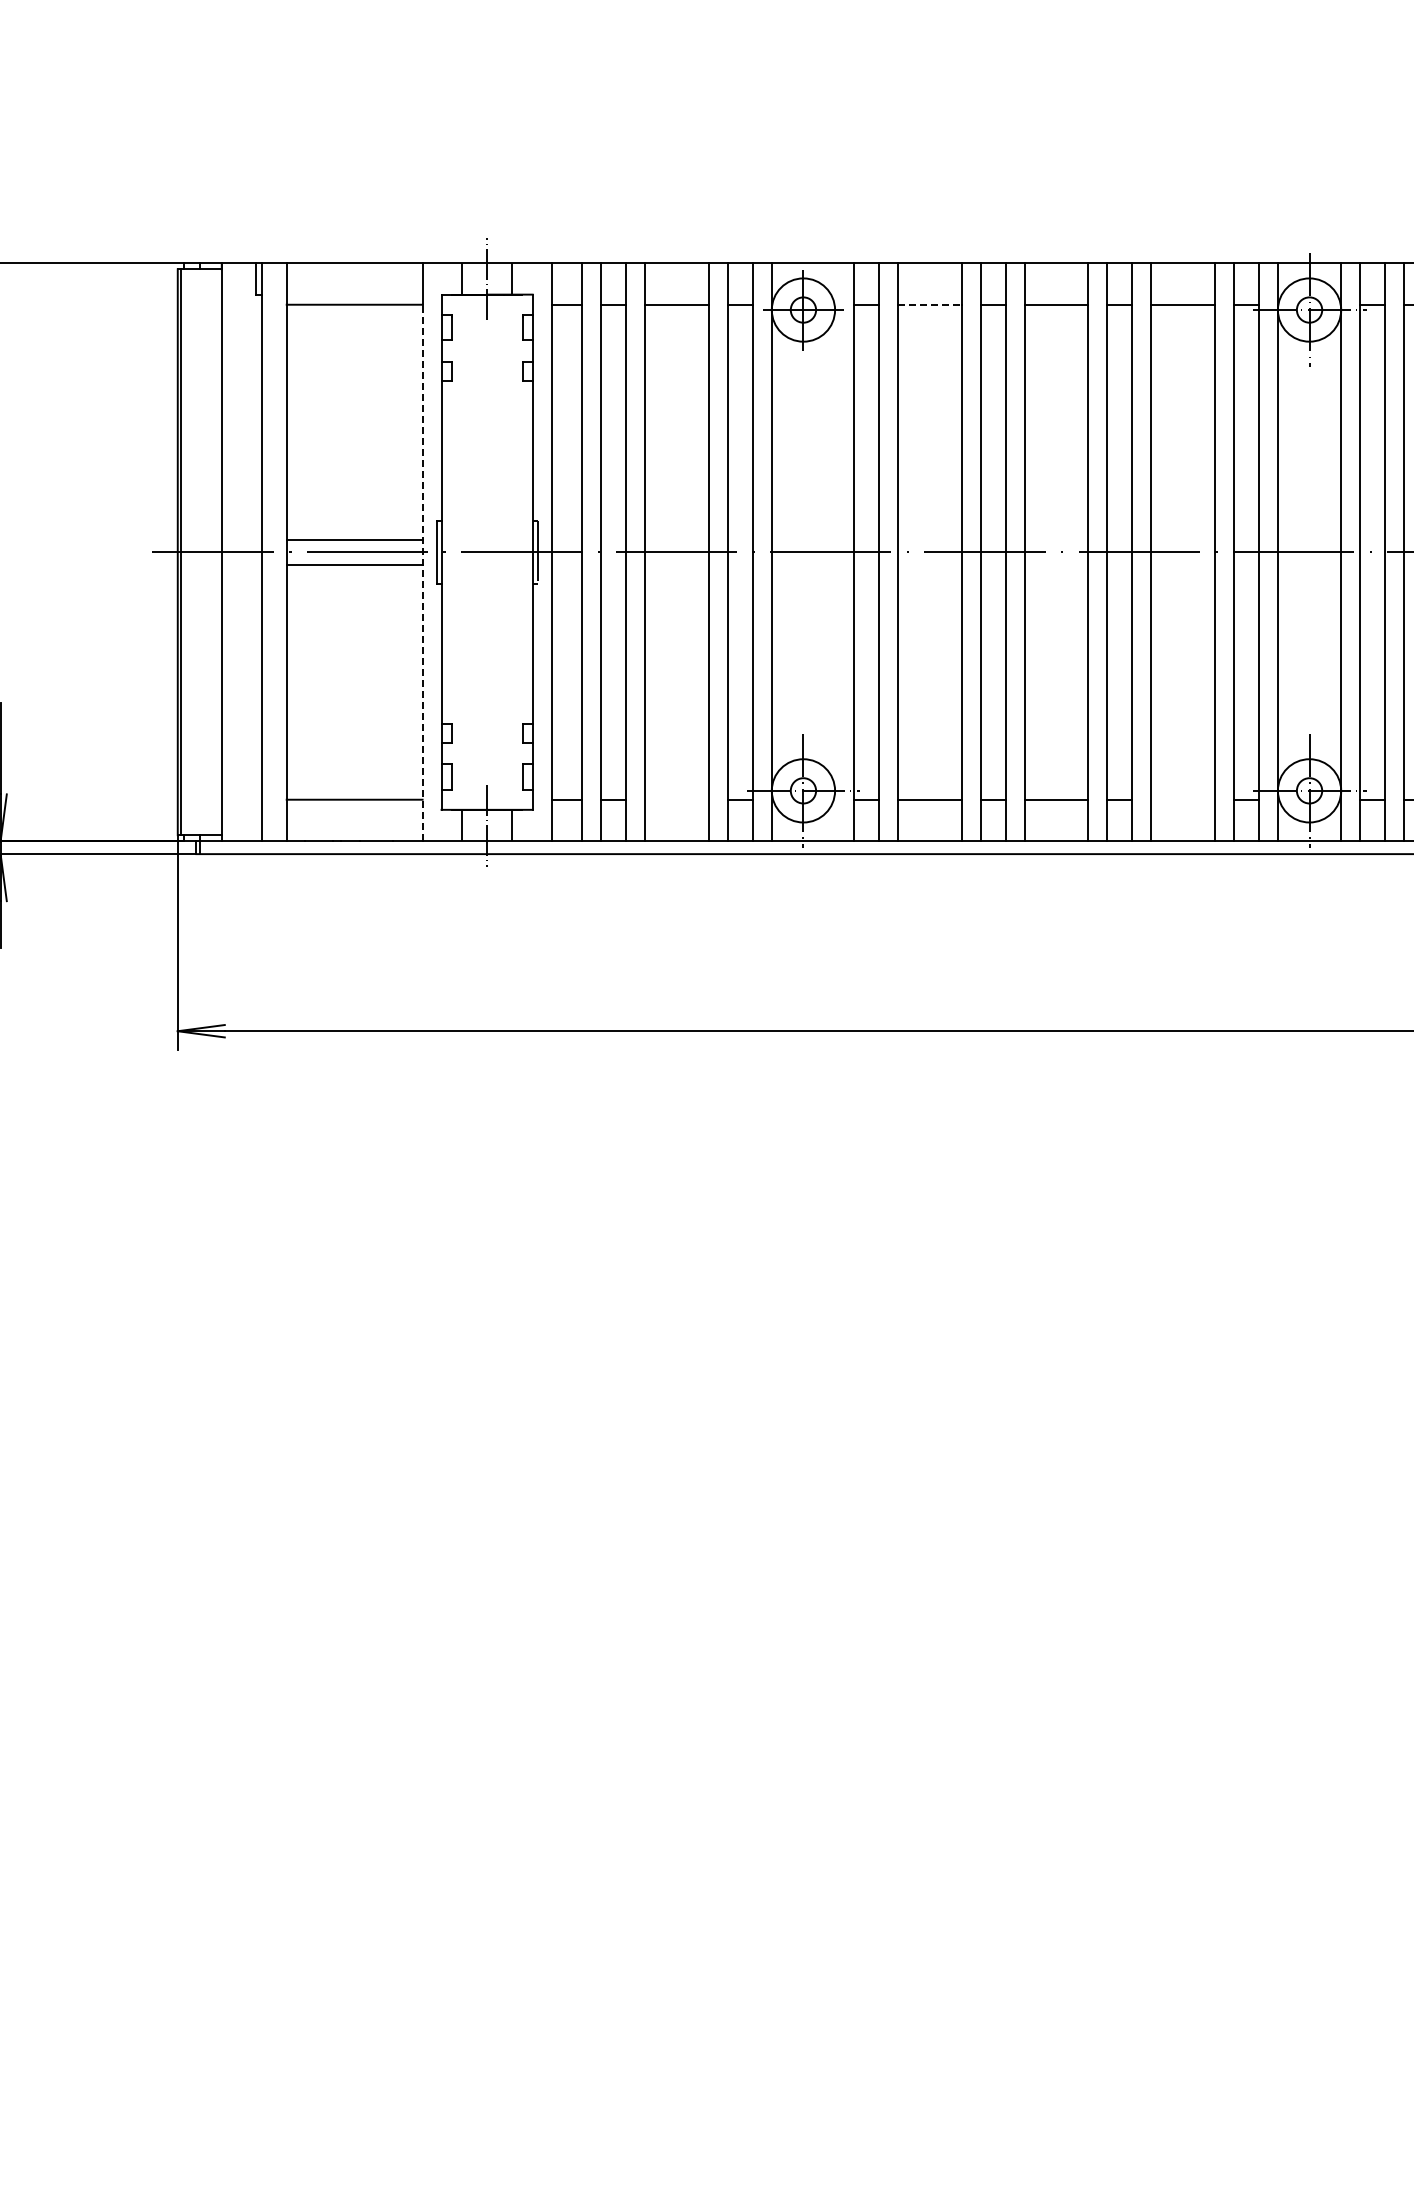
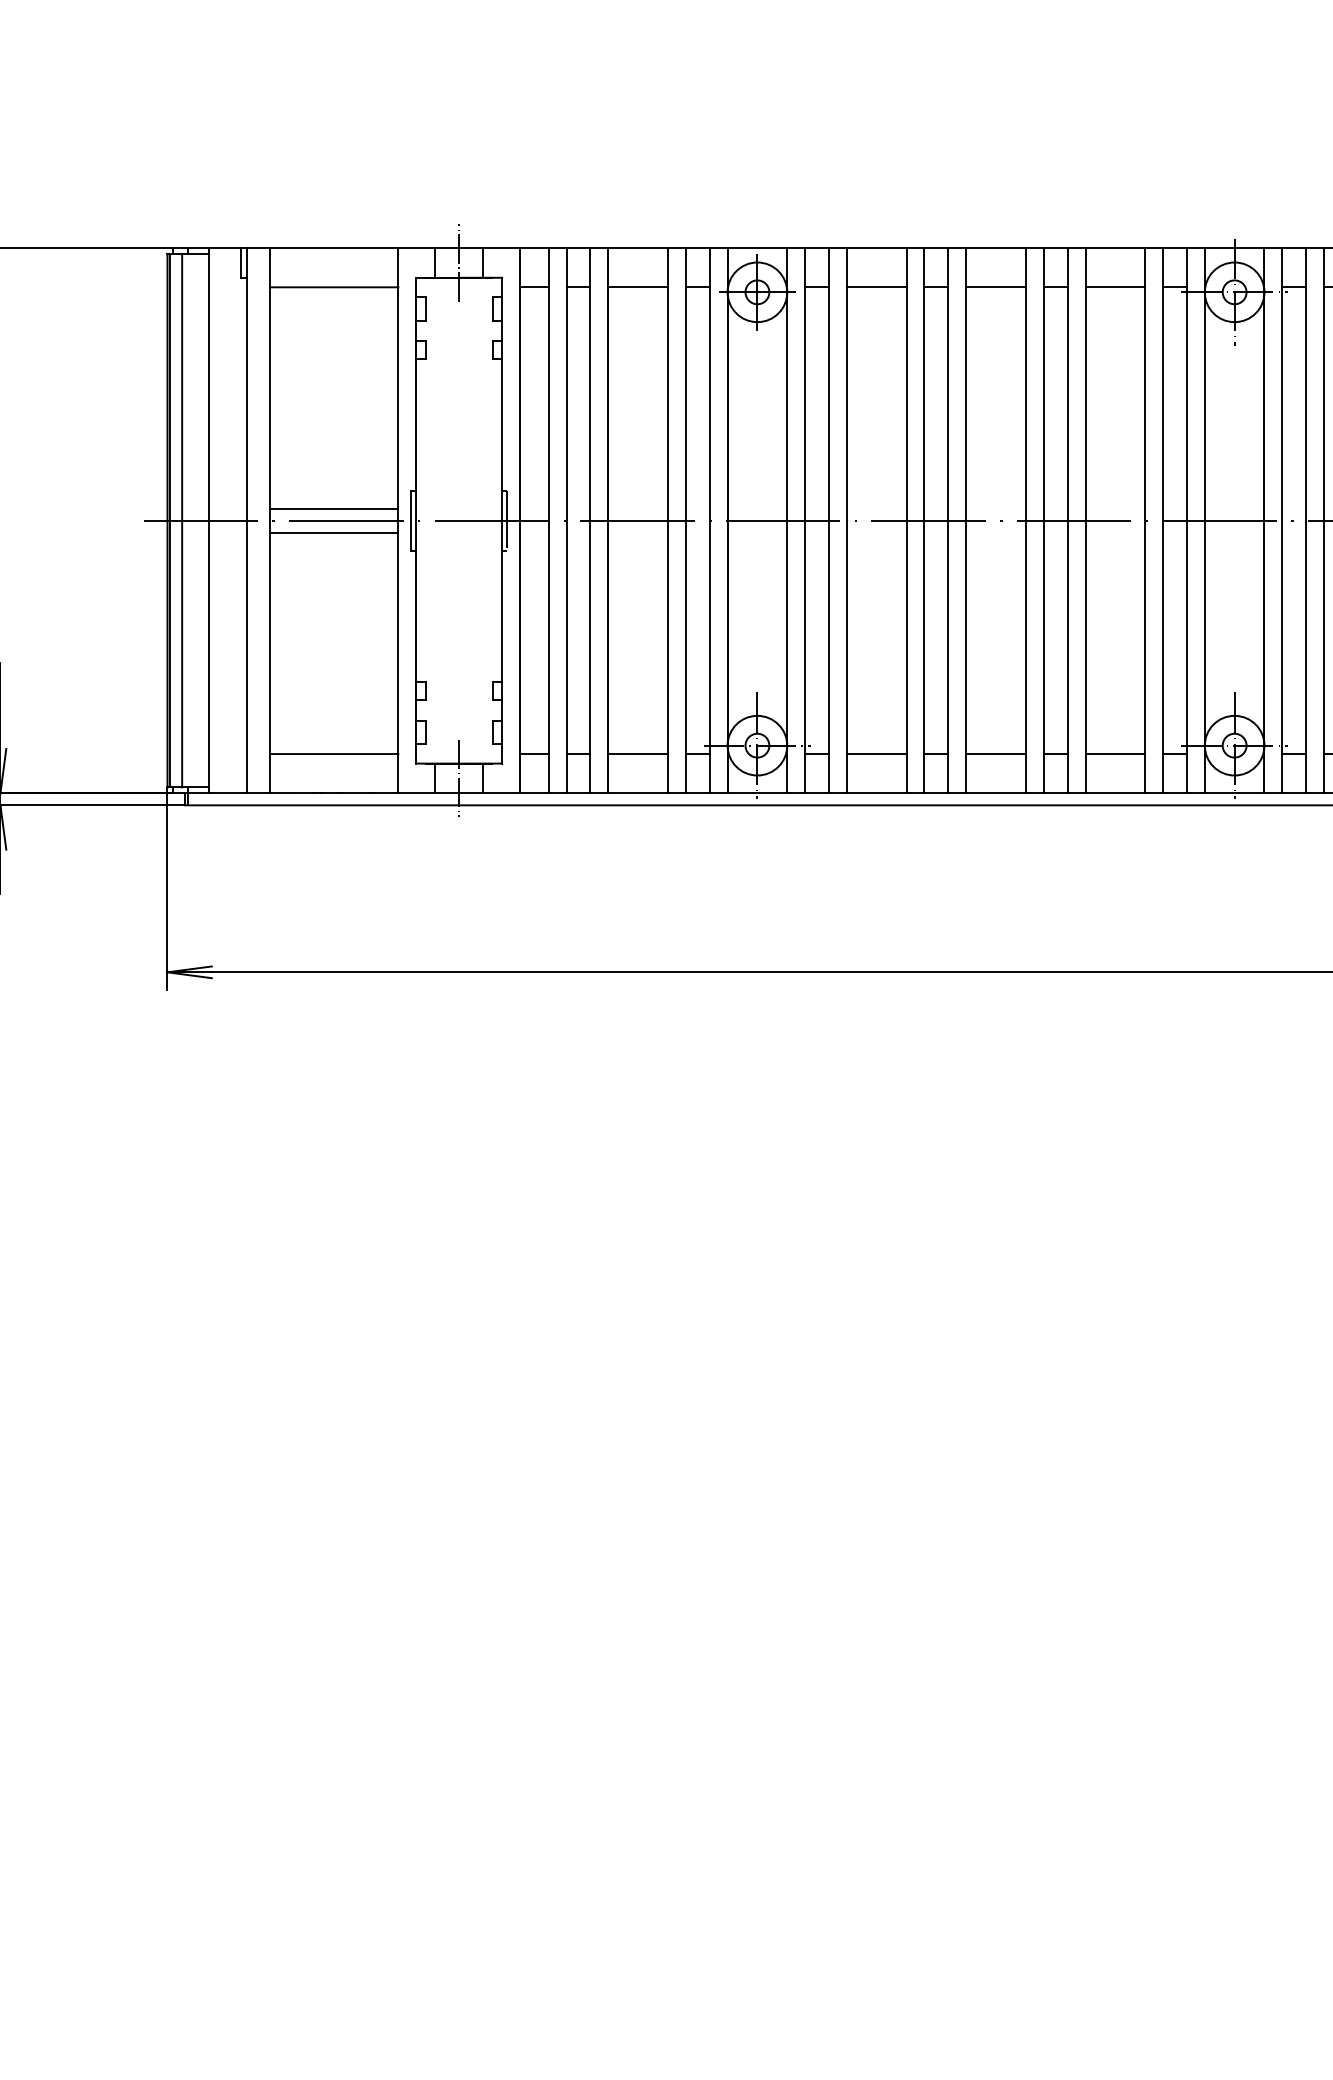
line: (929, 304) -> (876, 287), dashed -> solid
line: (835, 551) -> (787, 519), added
line: (193, 552) -> (182, 520), added
line: (422, 572) -> (398, 539), dashed -> solid
line: (676, 799) -> (637, 753), added
line: (1182, 799) -> (1114, 753), added

